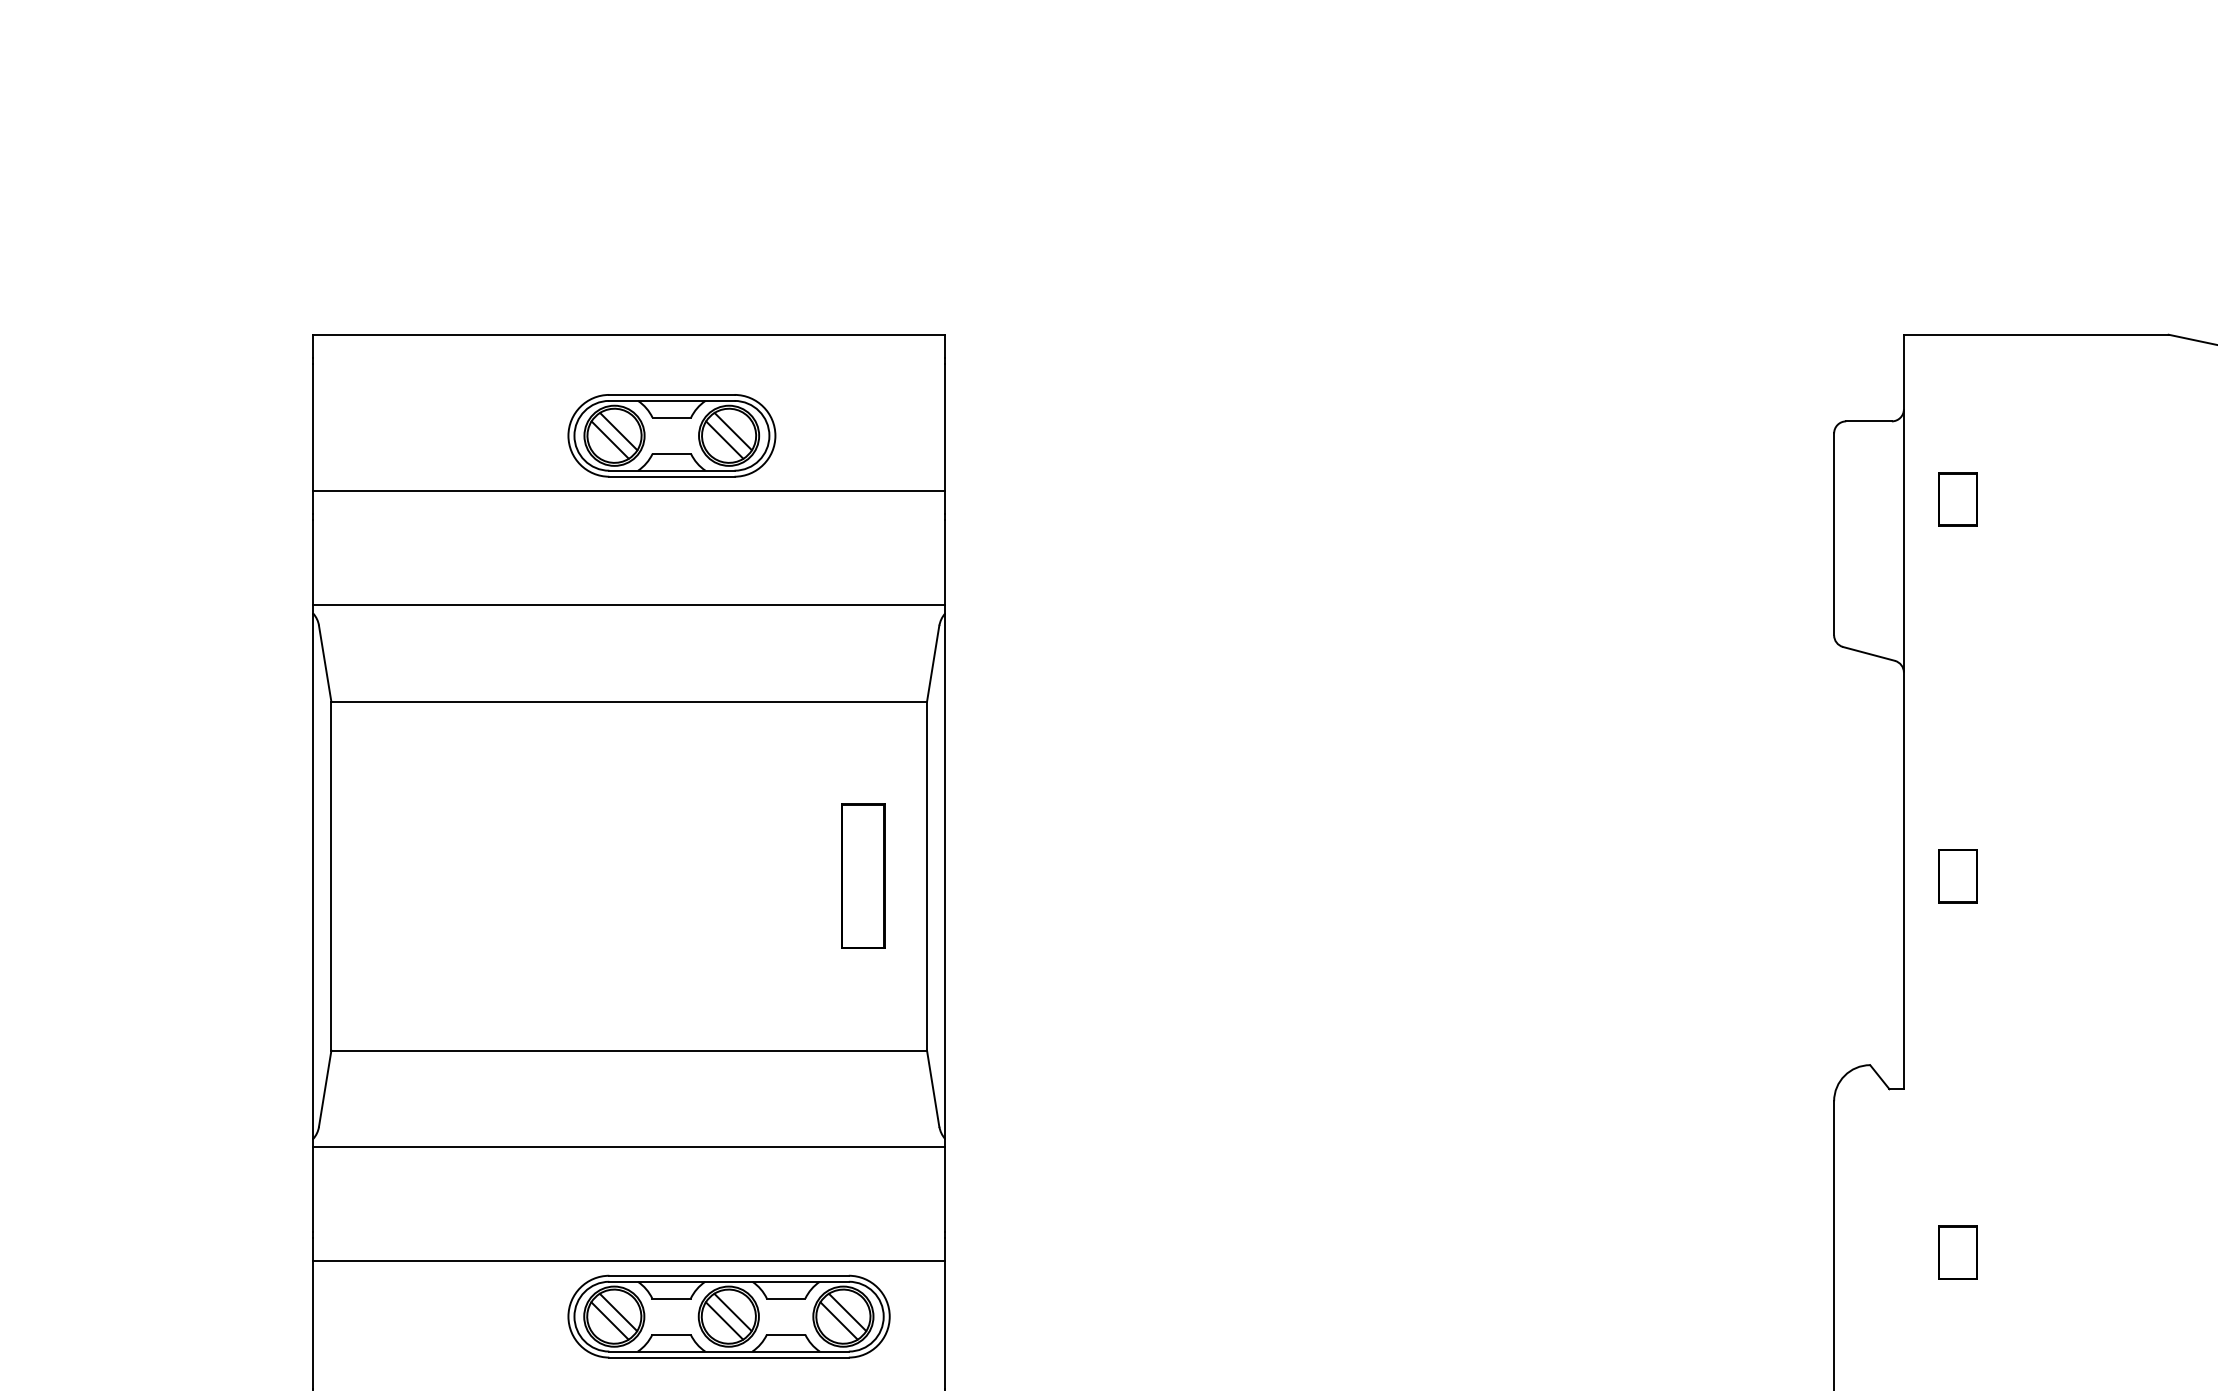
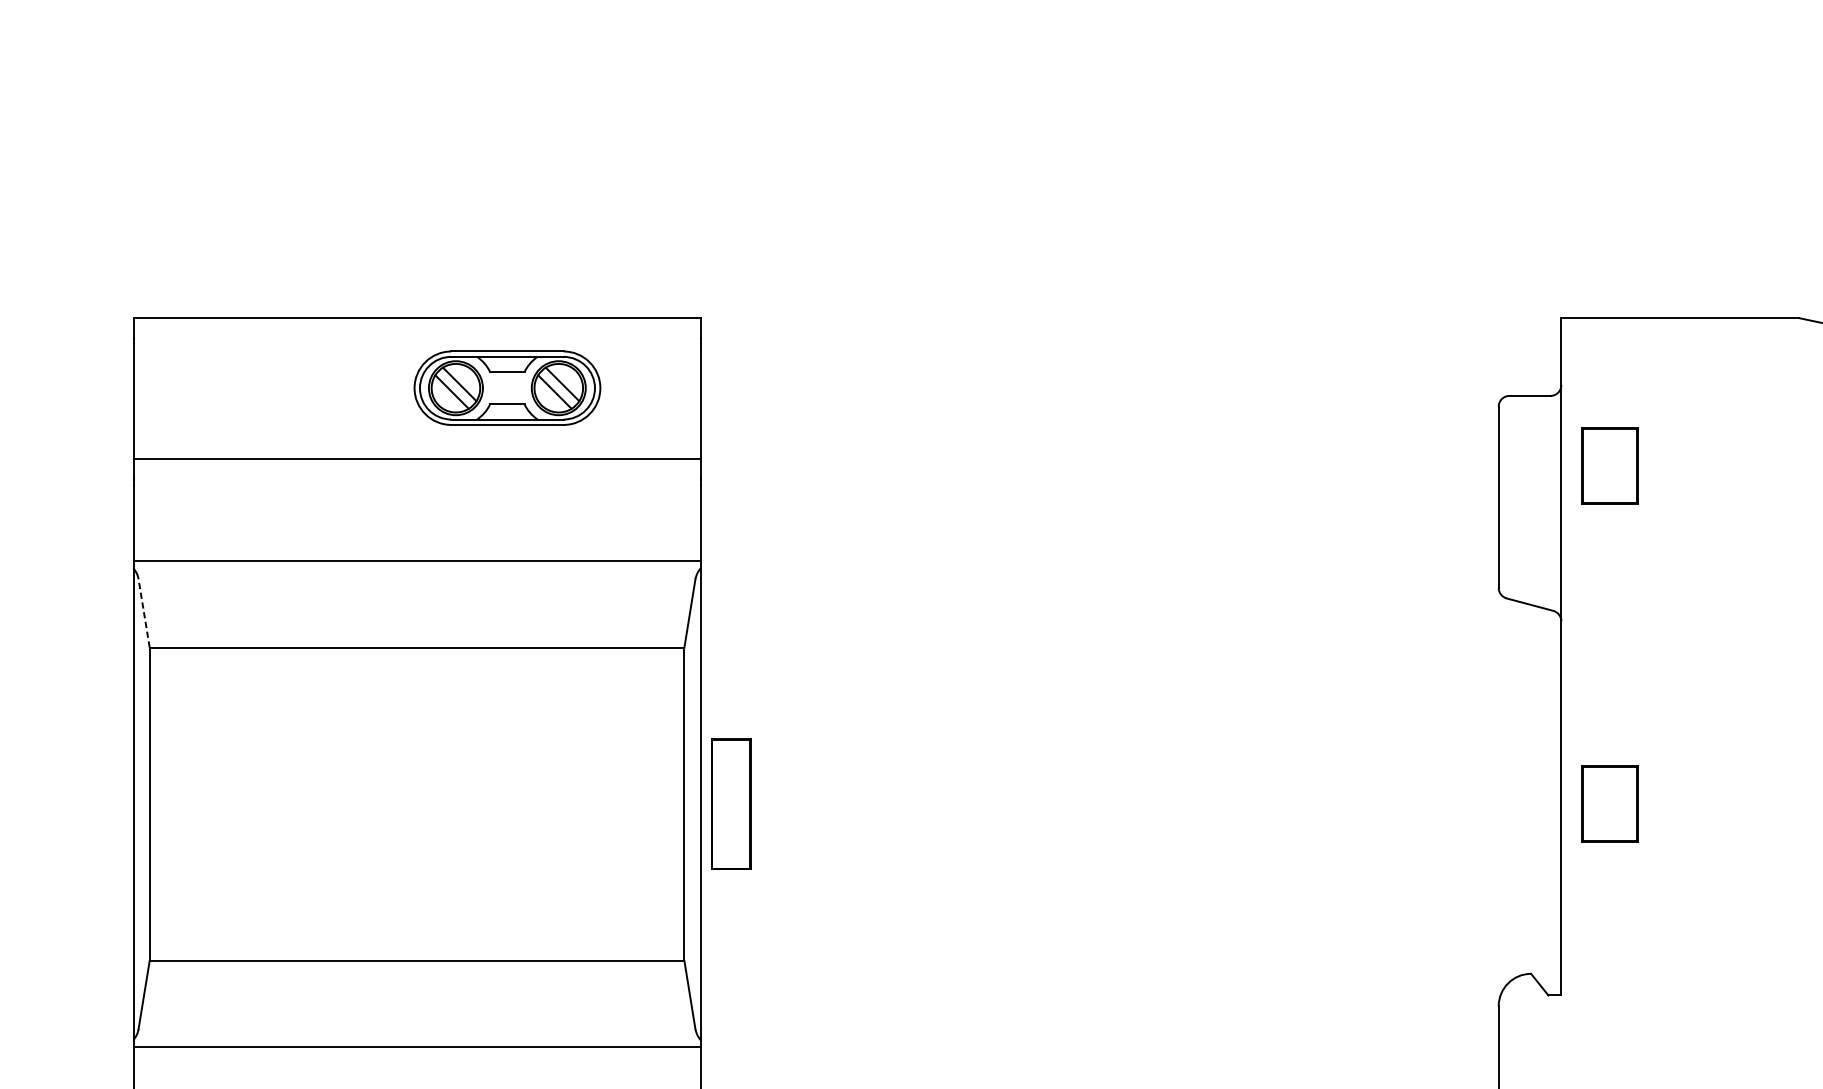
part: (671, 435) -> (507, 387), moved
part: (1957, 499) -> (1609, 466), size x1.6
line: (325, 663) -> (144, 613), solid -> dashed
part: (863, 875) -> (731, 803), moved
part: (1957, 876) -> (1609, 804), size x1.6

